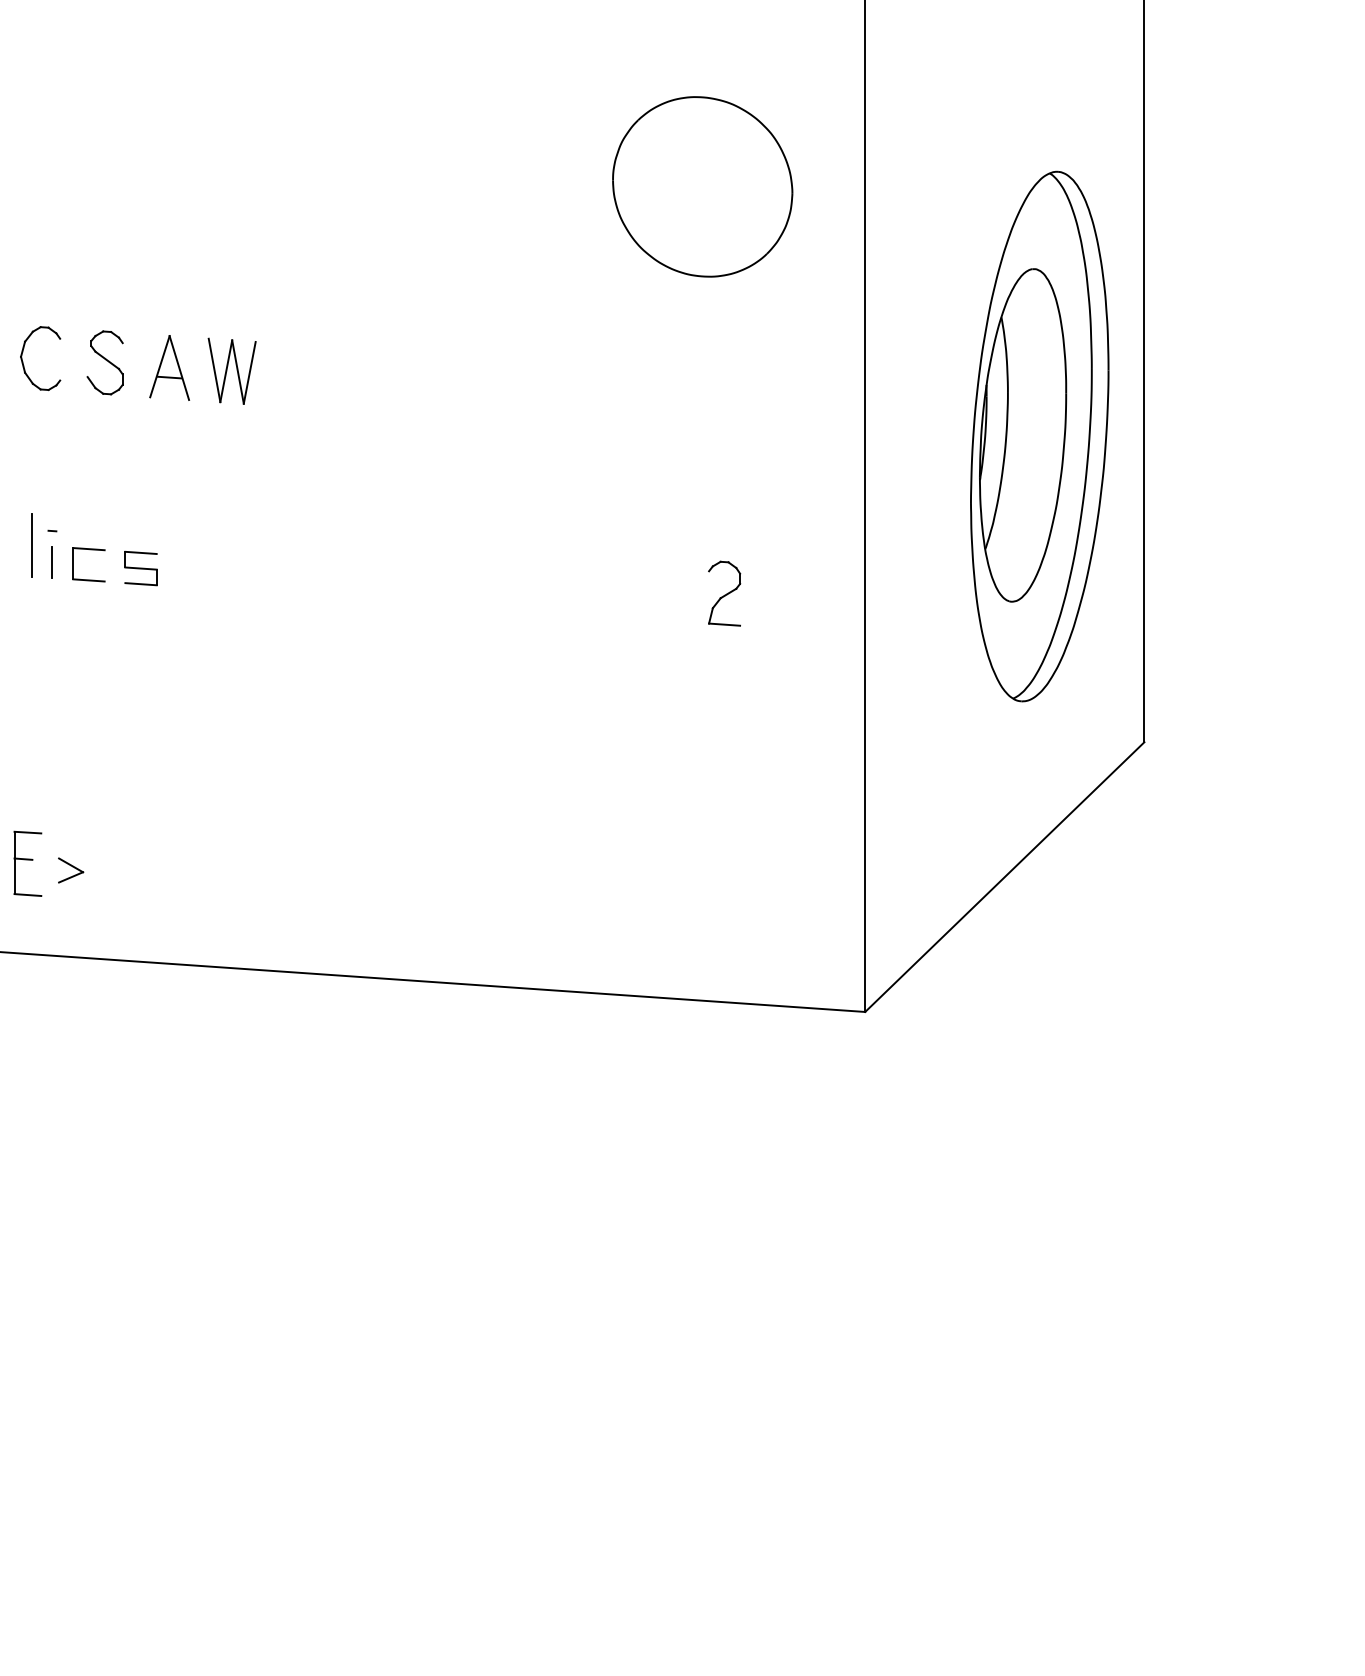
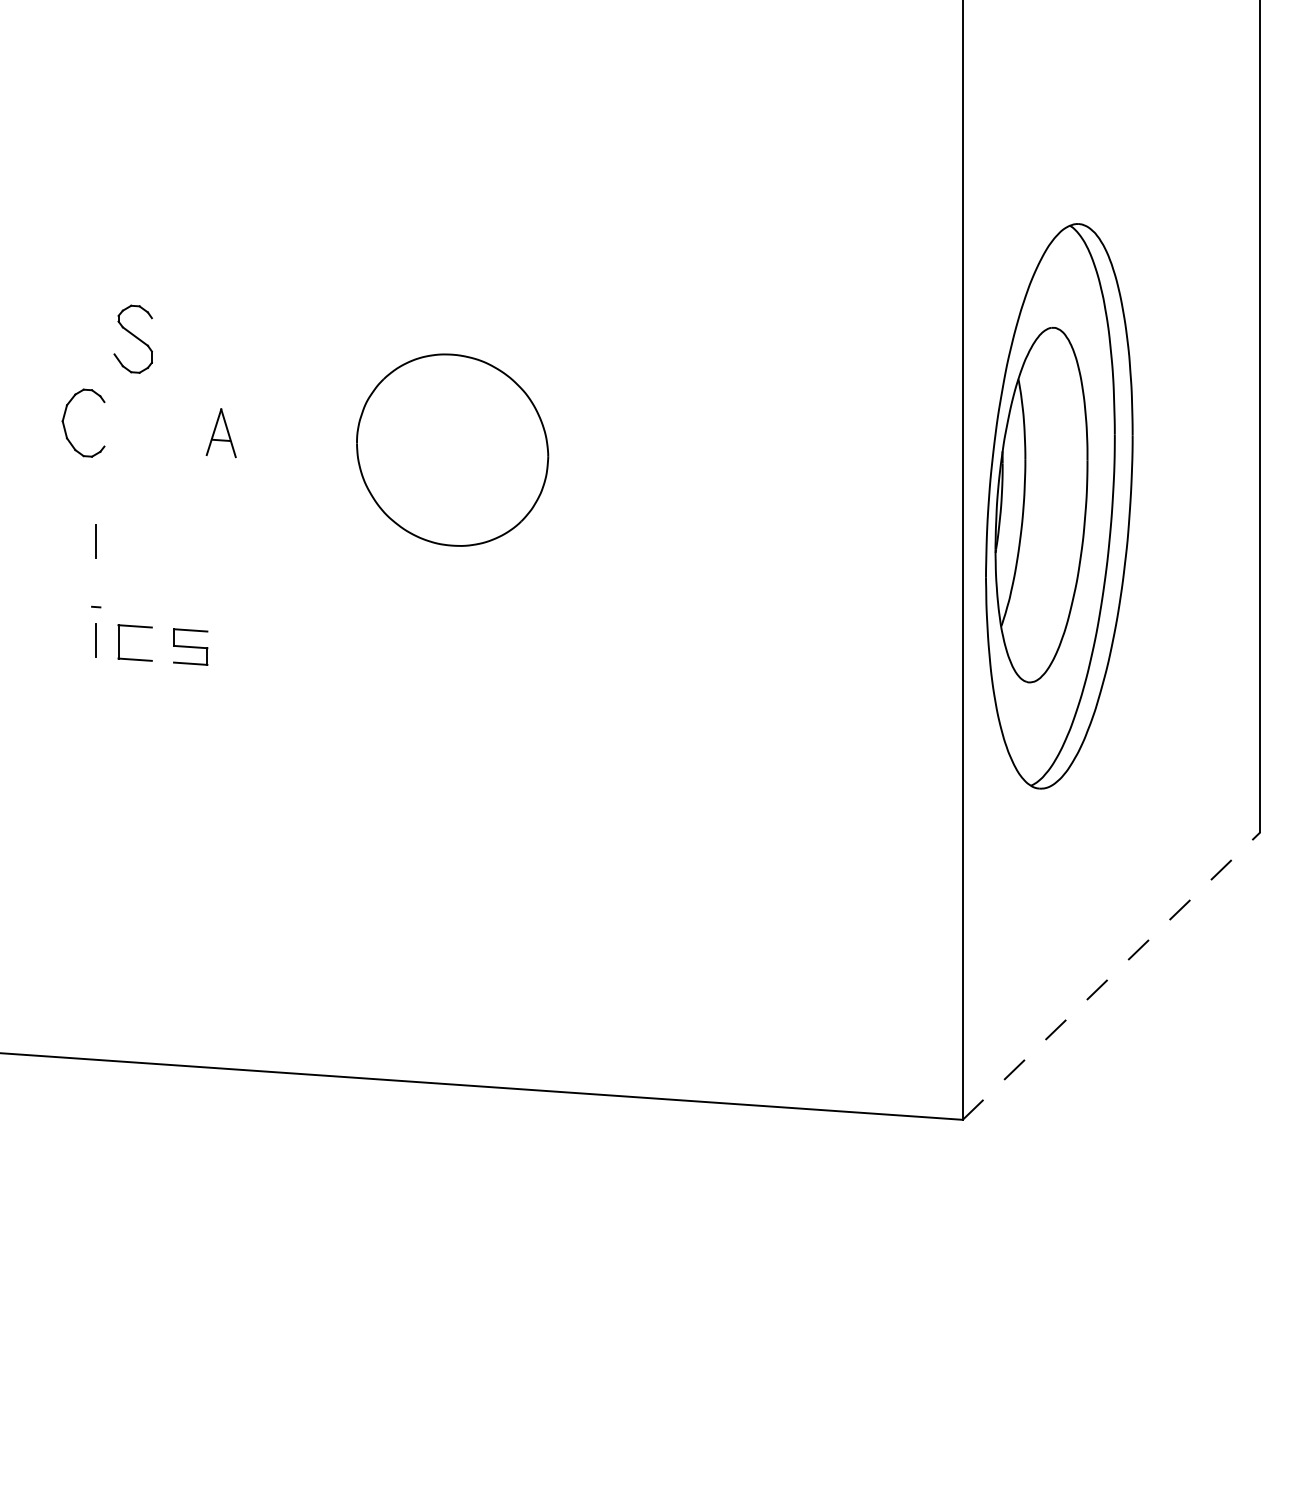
part: (702, 186) -> (452, 449), moved
part: (104, 362) -> (132, 338), moved
part: (169, 367) -> (221, 432), size x0.7
part: (231, 370) -> (287, 435), removed
part: (1039, 436) -> (1059, 506), moved
line: (51, 469) -> (95, 541), added
line: (31, 545) -> (73, 622), removed
part: (724, 593) -> (812, 673), removed
part: (27, 863) -> (69, 961), removed
part: (71, 870) -> (116, 968), removed
line: (1005, 876) -> (1112, 975), solid -> dashed

